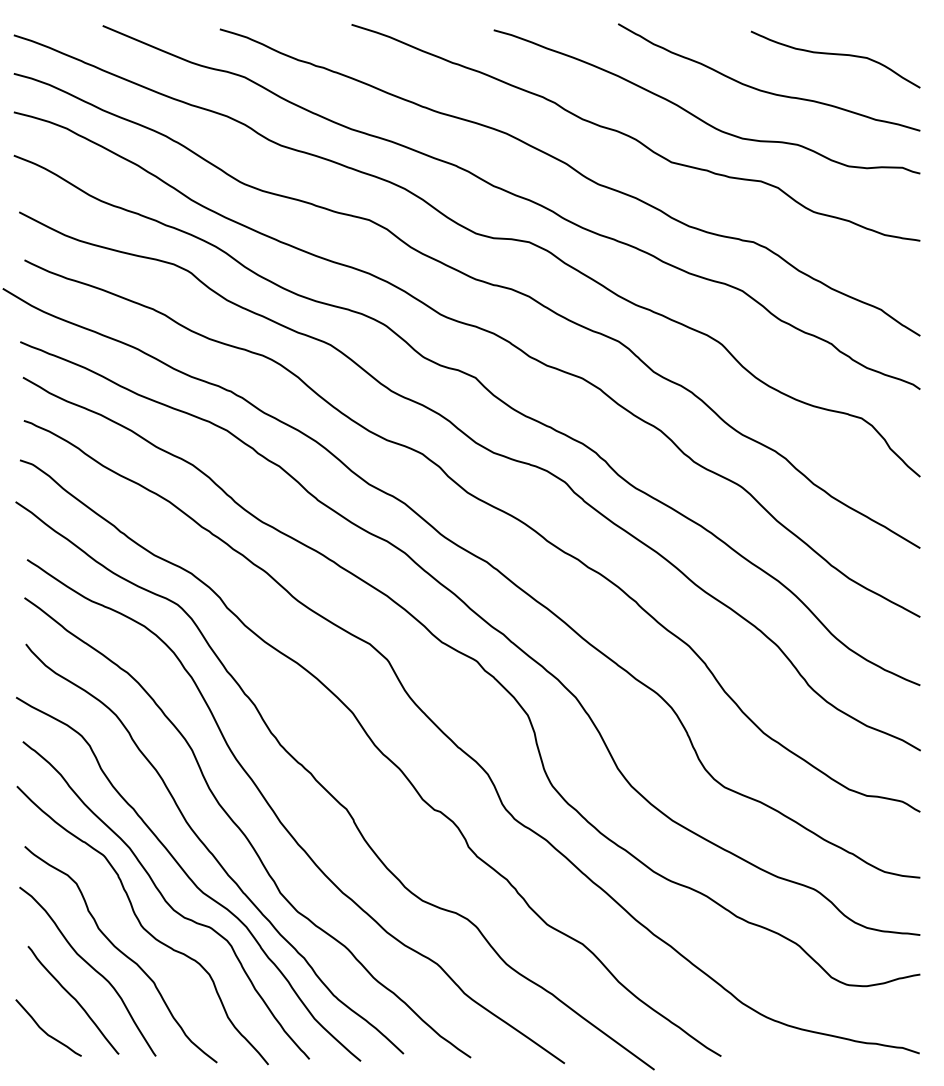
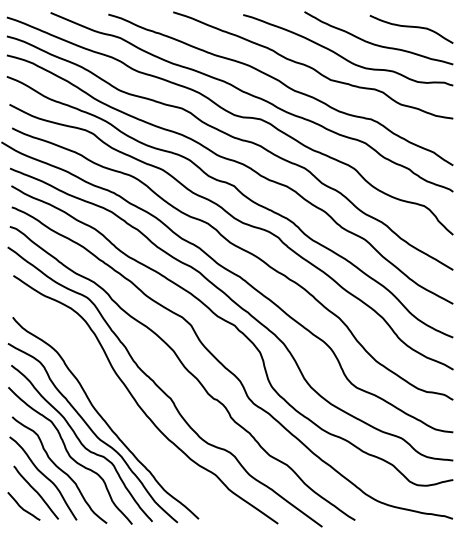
curve: (242, 829) -> (119, 408), removed

